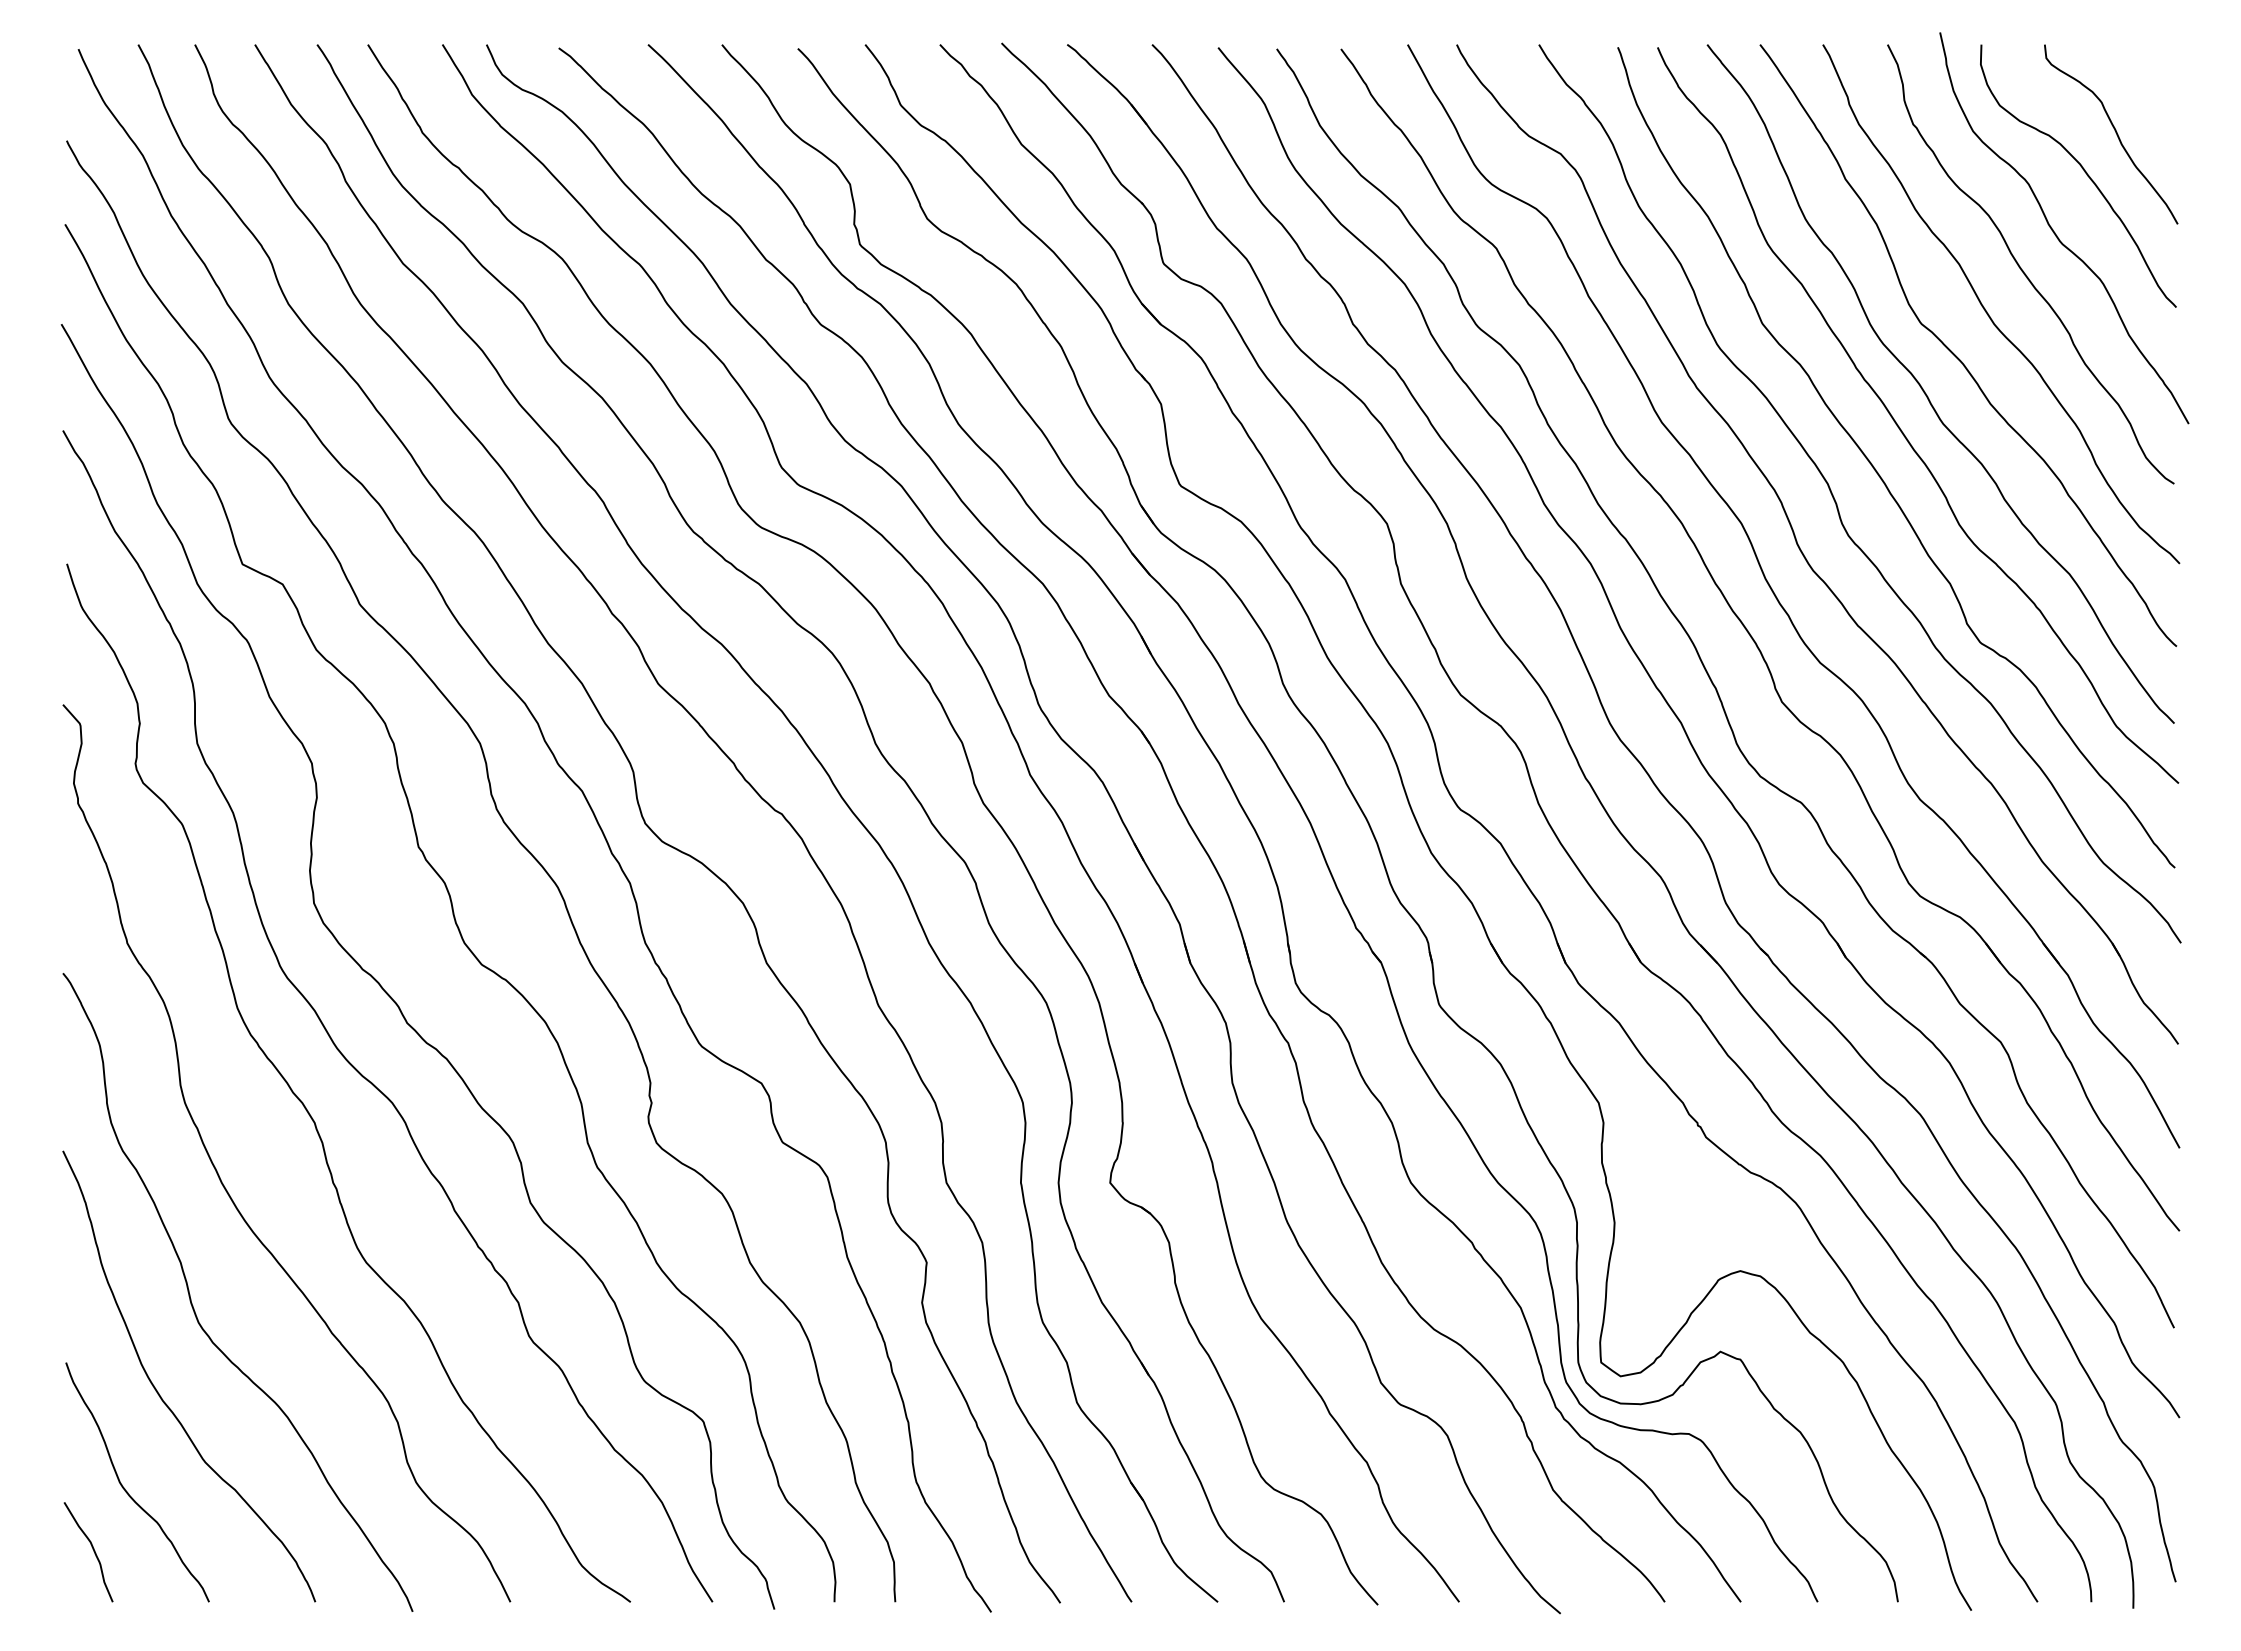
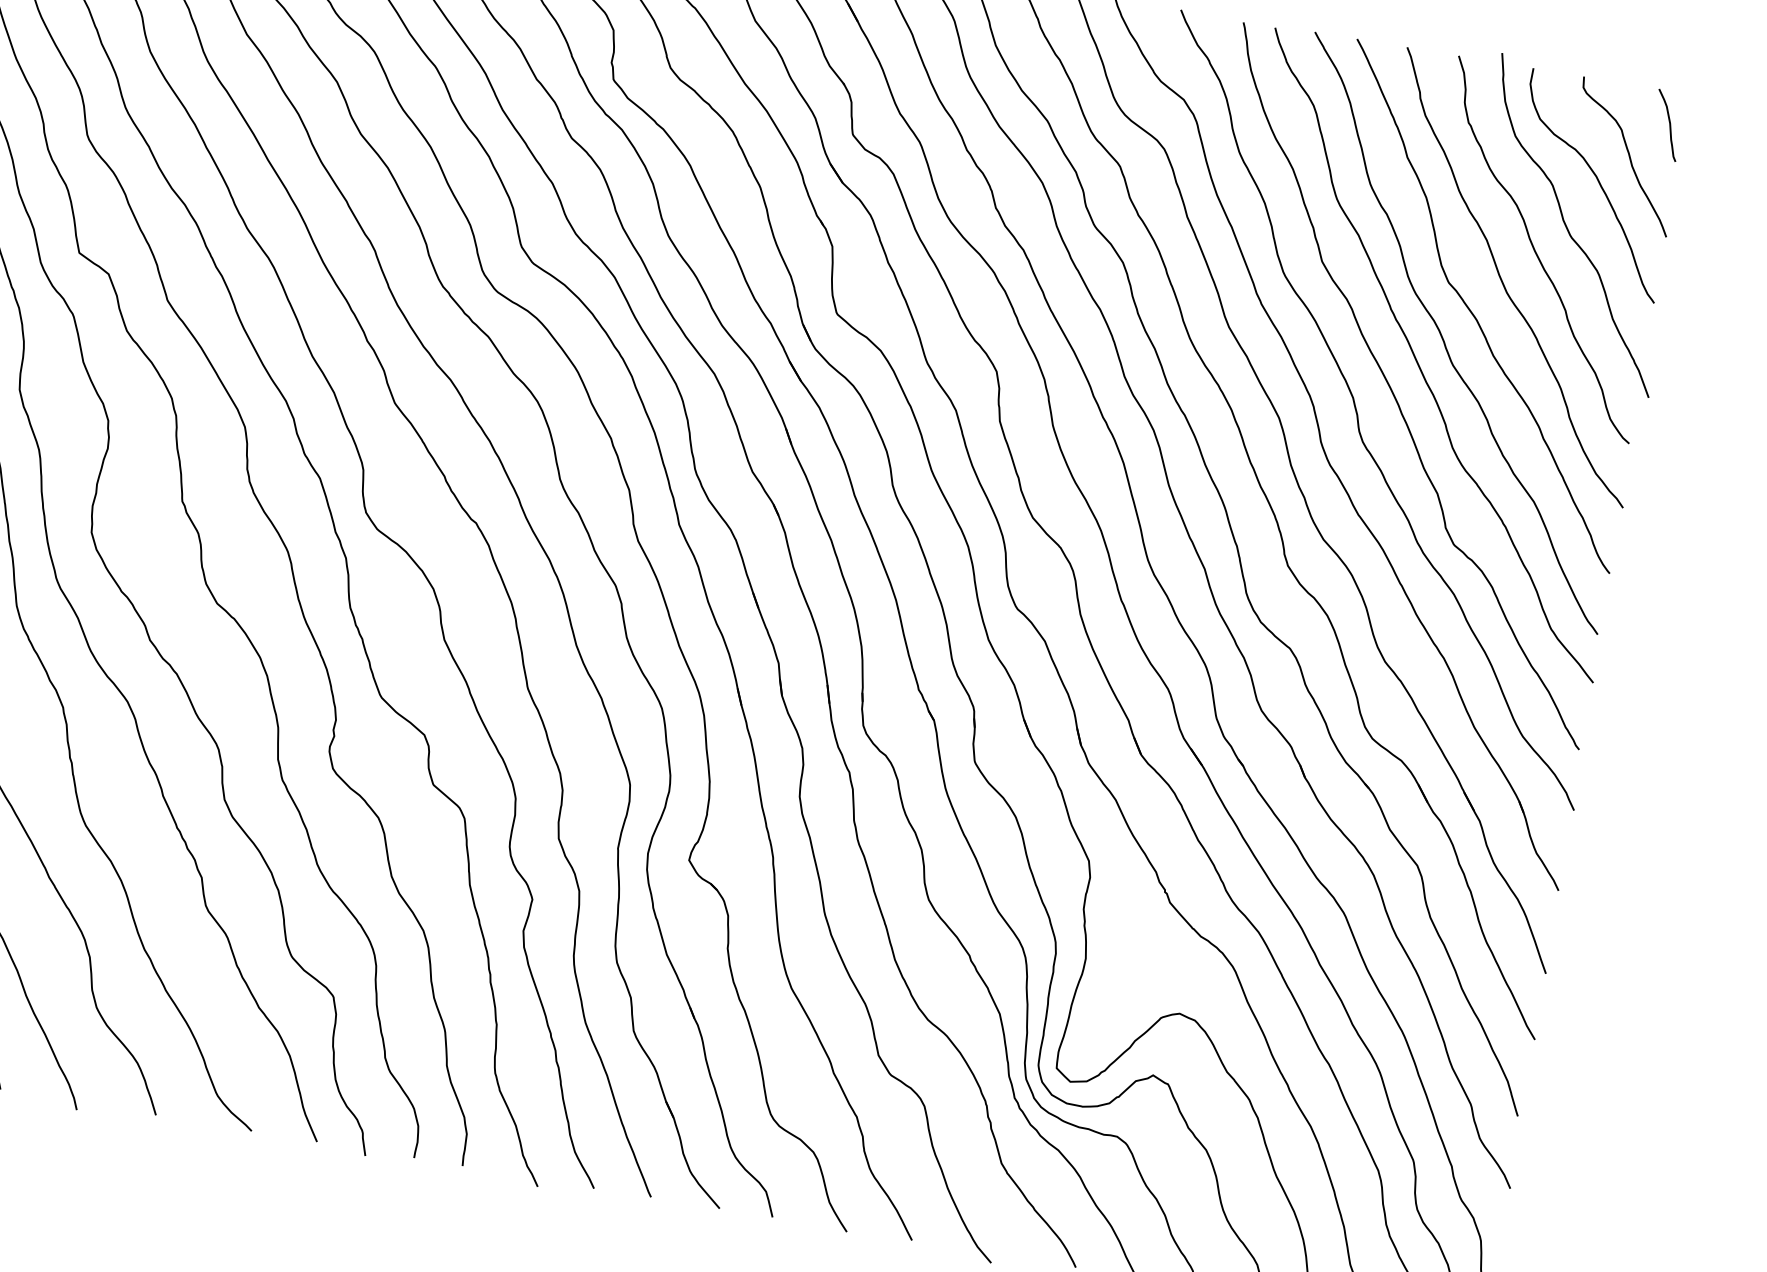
curve: (2158, 85) -> (1669, 124), added

